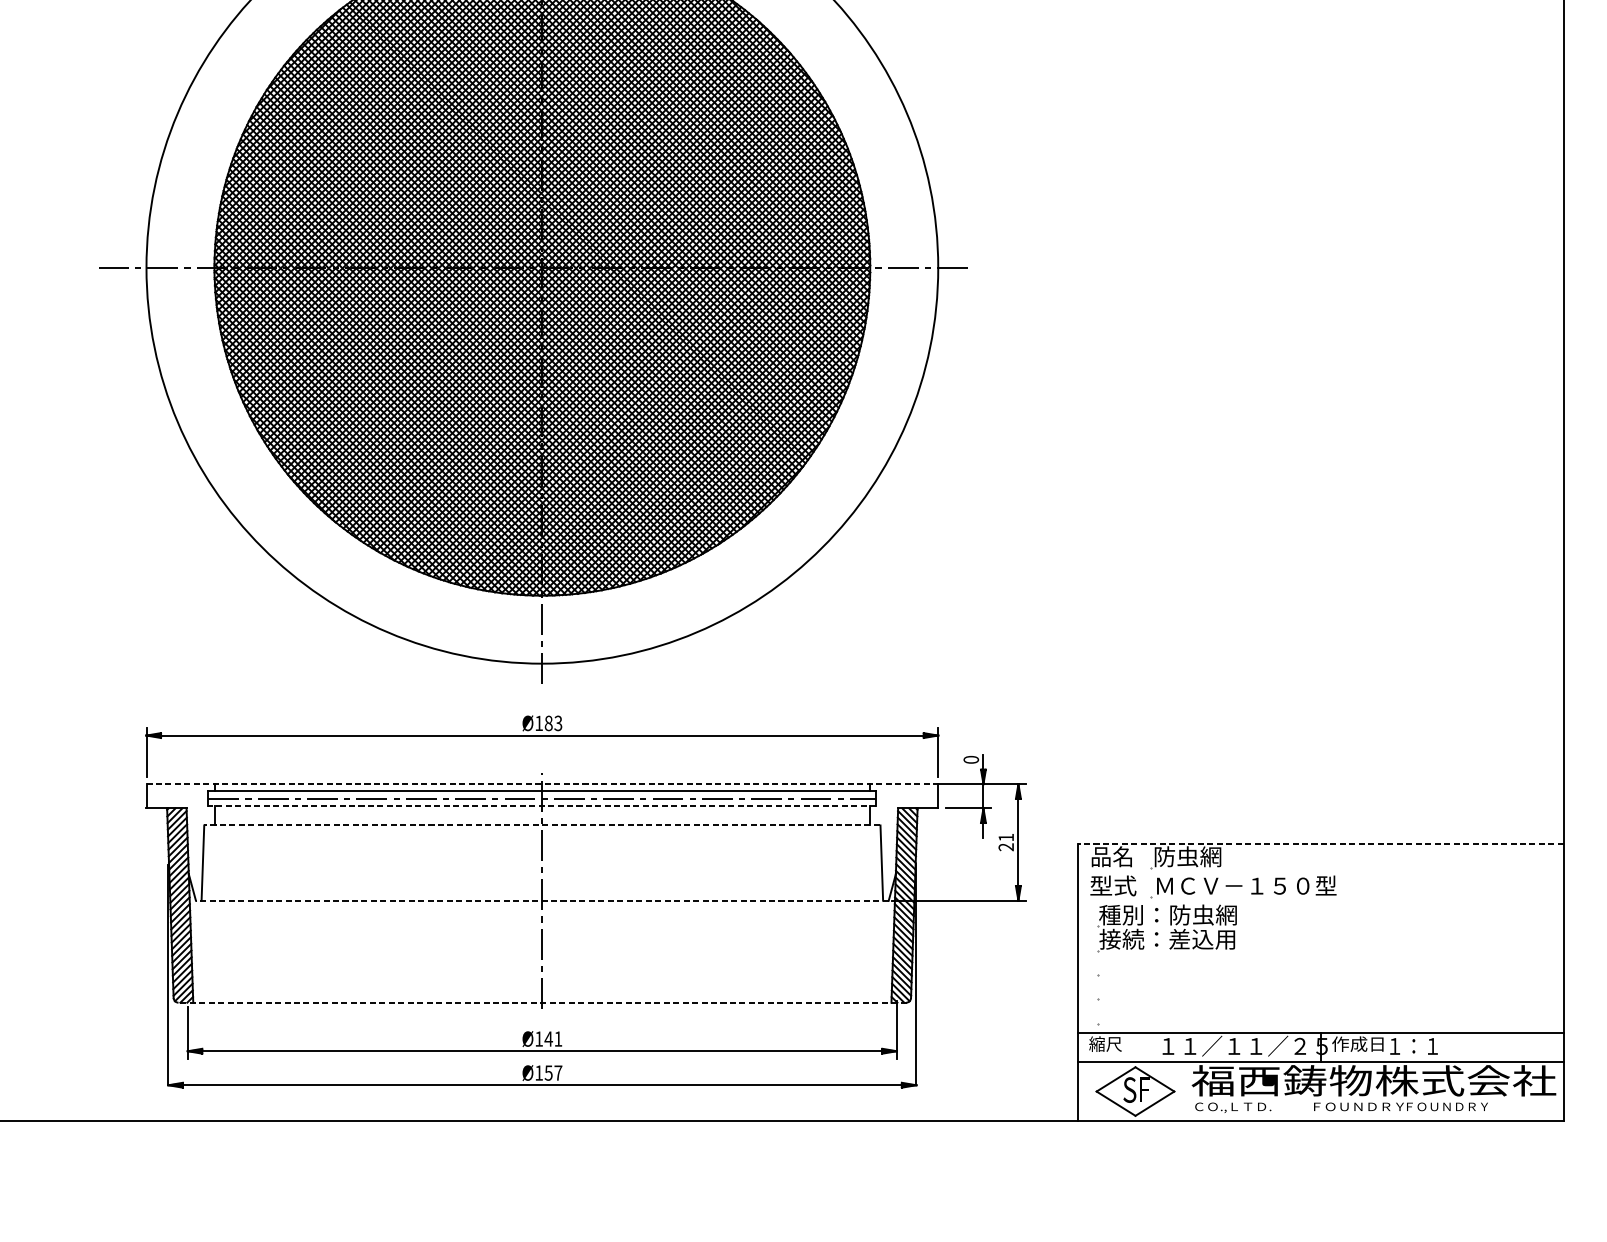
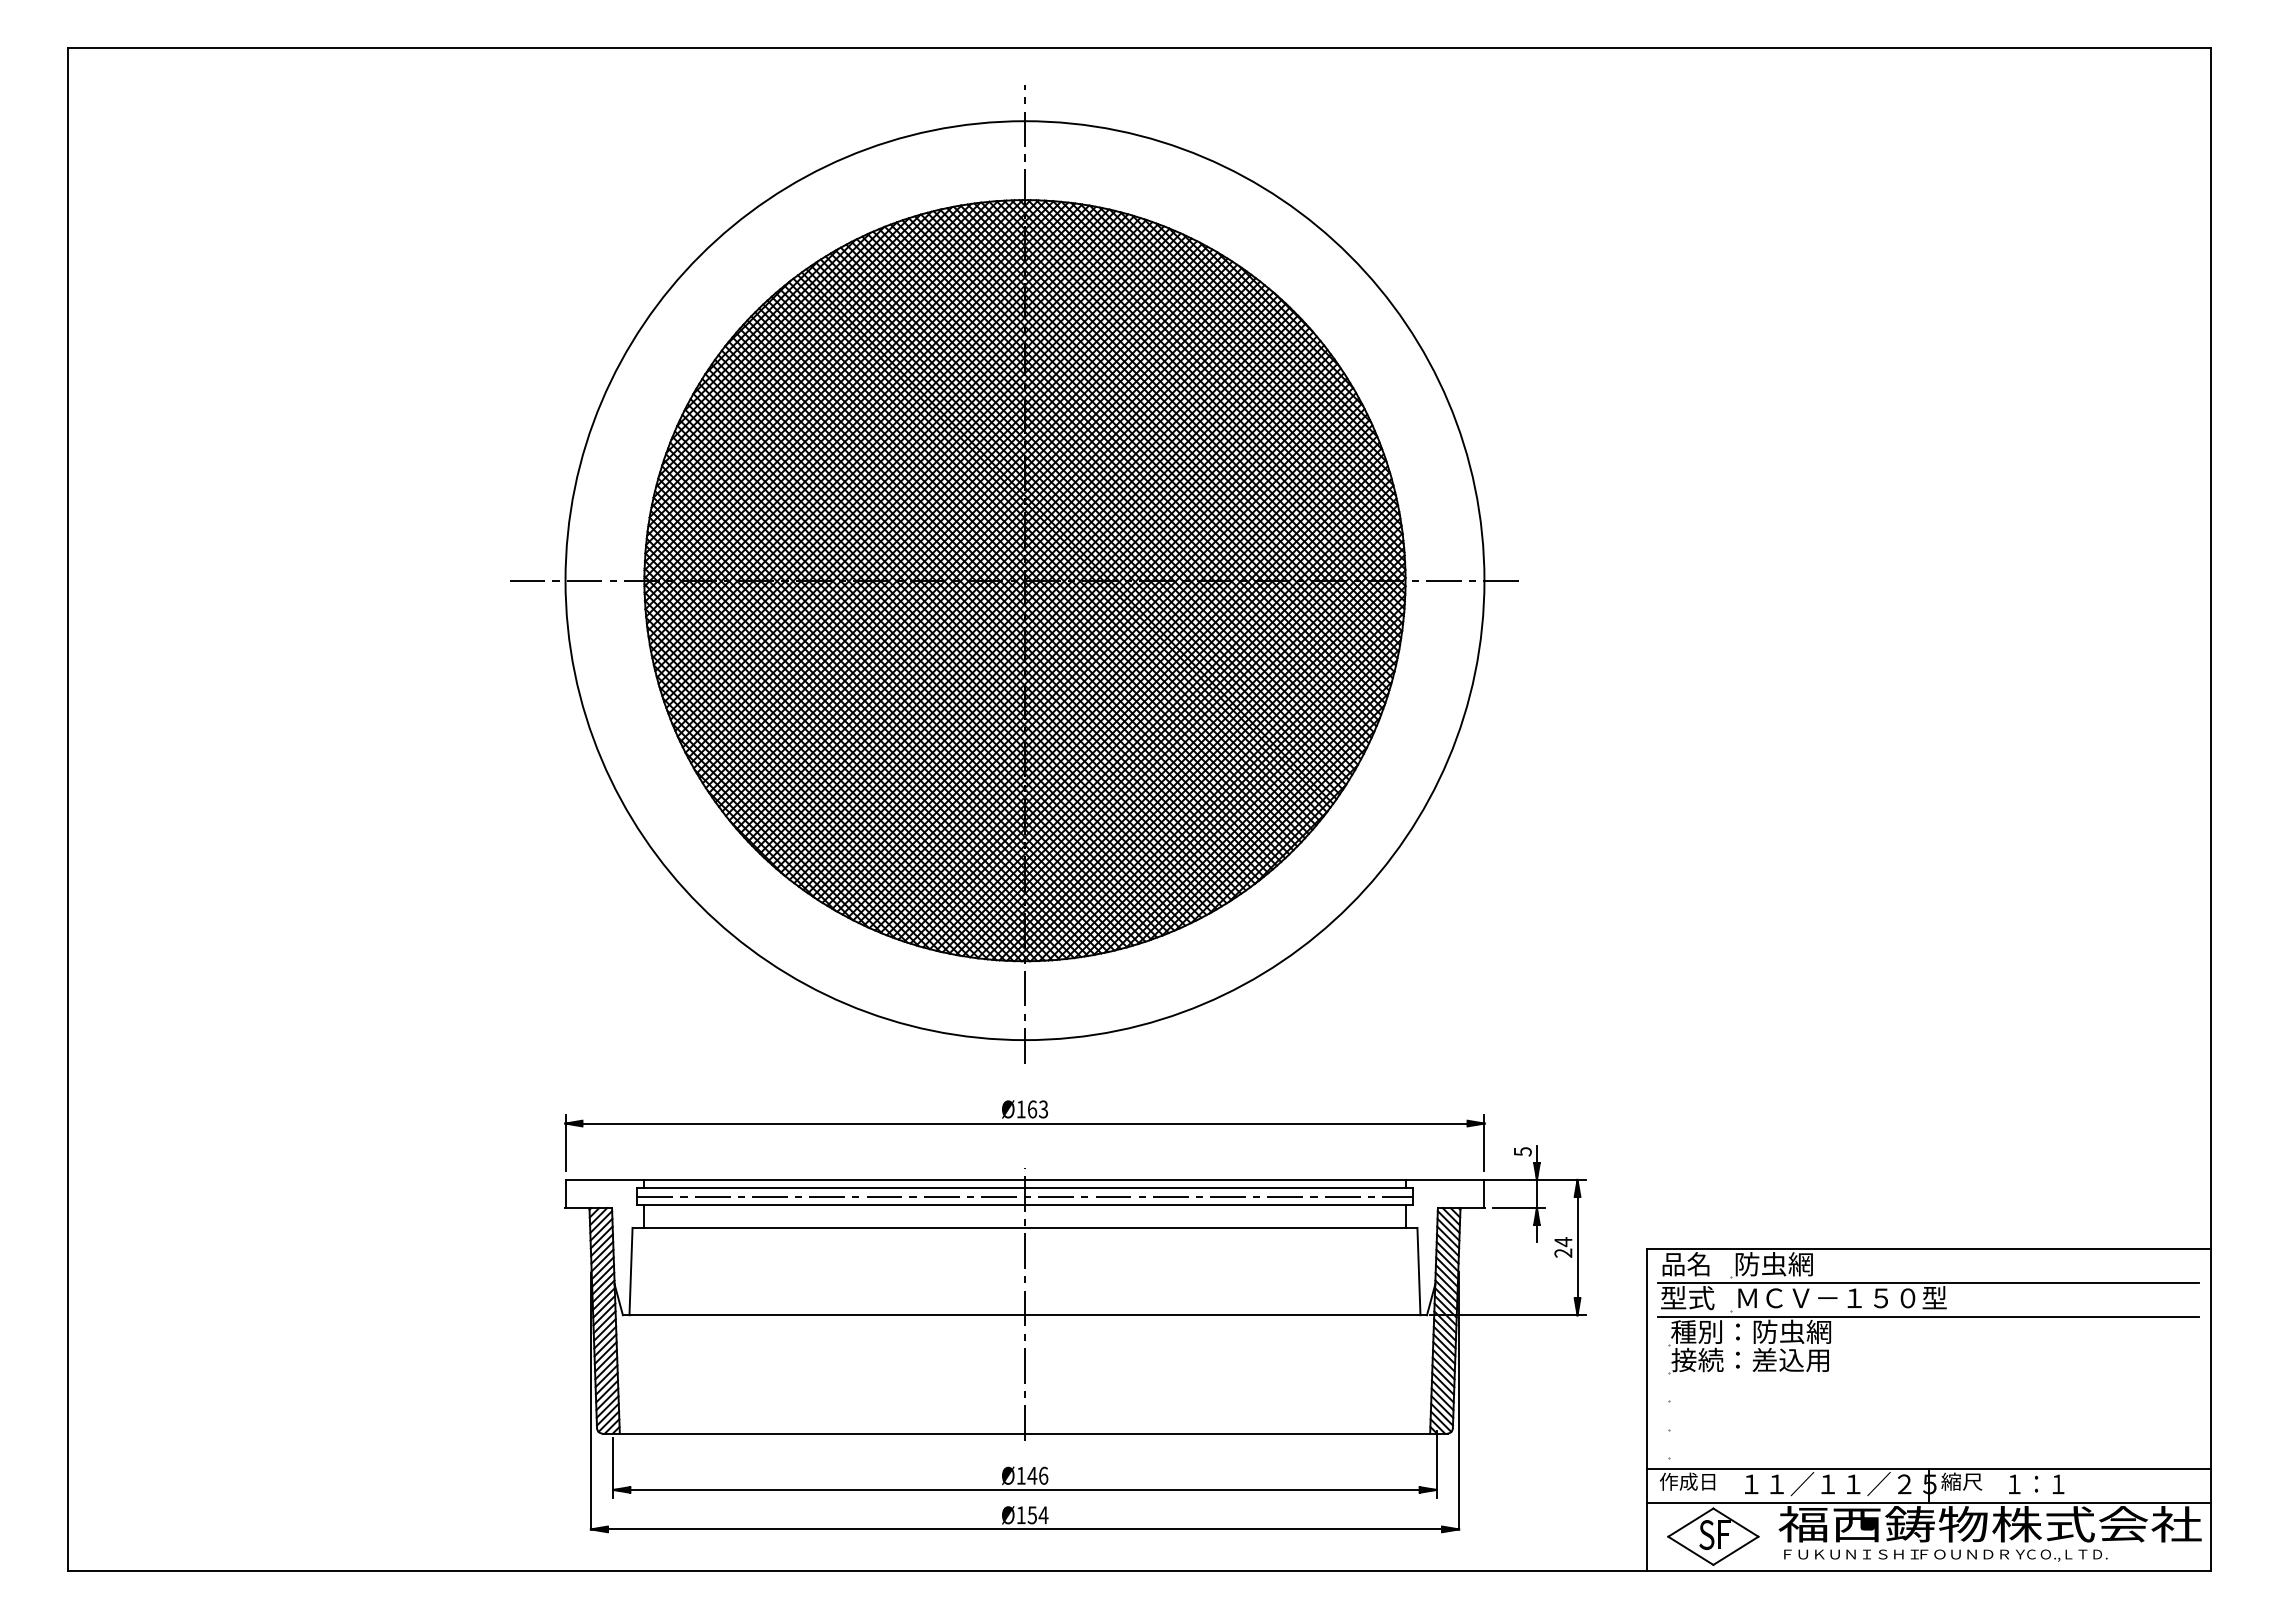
text: (548, 723) -> (1032, 1109), Ø183 -> Ø163
text: (971, 759) -> (1522, 1151), 0 -> 5
line: (542, 783) -> (1025, 1179), dashed -> solid
line: (542, 806) -> (1025, 1205), dashed -> solid
line: (541, 825) -> (1024, 1227), dashed -> solid
text: (1006, 838) -> (1563, 1242), 21 -> 24
line: (1320, 844) -> (1928, 1249), dashed -> solid
line: (1320, 873) -> (1928, 1283), added
line: (541, 900) -> (1024, 1315), dashed -> solid
line: (1320, 901) -> (1928, 1316), added
line: (542, 1002) -> (1025, 1433), dashed -> solid
text: (558, 1038) -> (1043, 1475), Ø141 -> Ø146
text: (1113, 1043) -> (1687, 1481), 縮尺 -> 作成日
text: (1357, 1043) -> (1971, 1481), 作成日 -> 縮尺
text: (558, 1073) -> (1043, 1515), Ø157 -> Ø154
text: (1253, 1107) -> (1850, 1555), ＣＯ.,ＬＴＤ. -> ＦＵＫＵＮＩＳＨＩ
text: (1446, 1107) -> (2074, 1555), ＦＯＵＮＤＲＹ -> ＣＯ.,ＬＴＤ.

